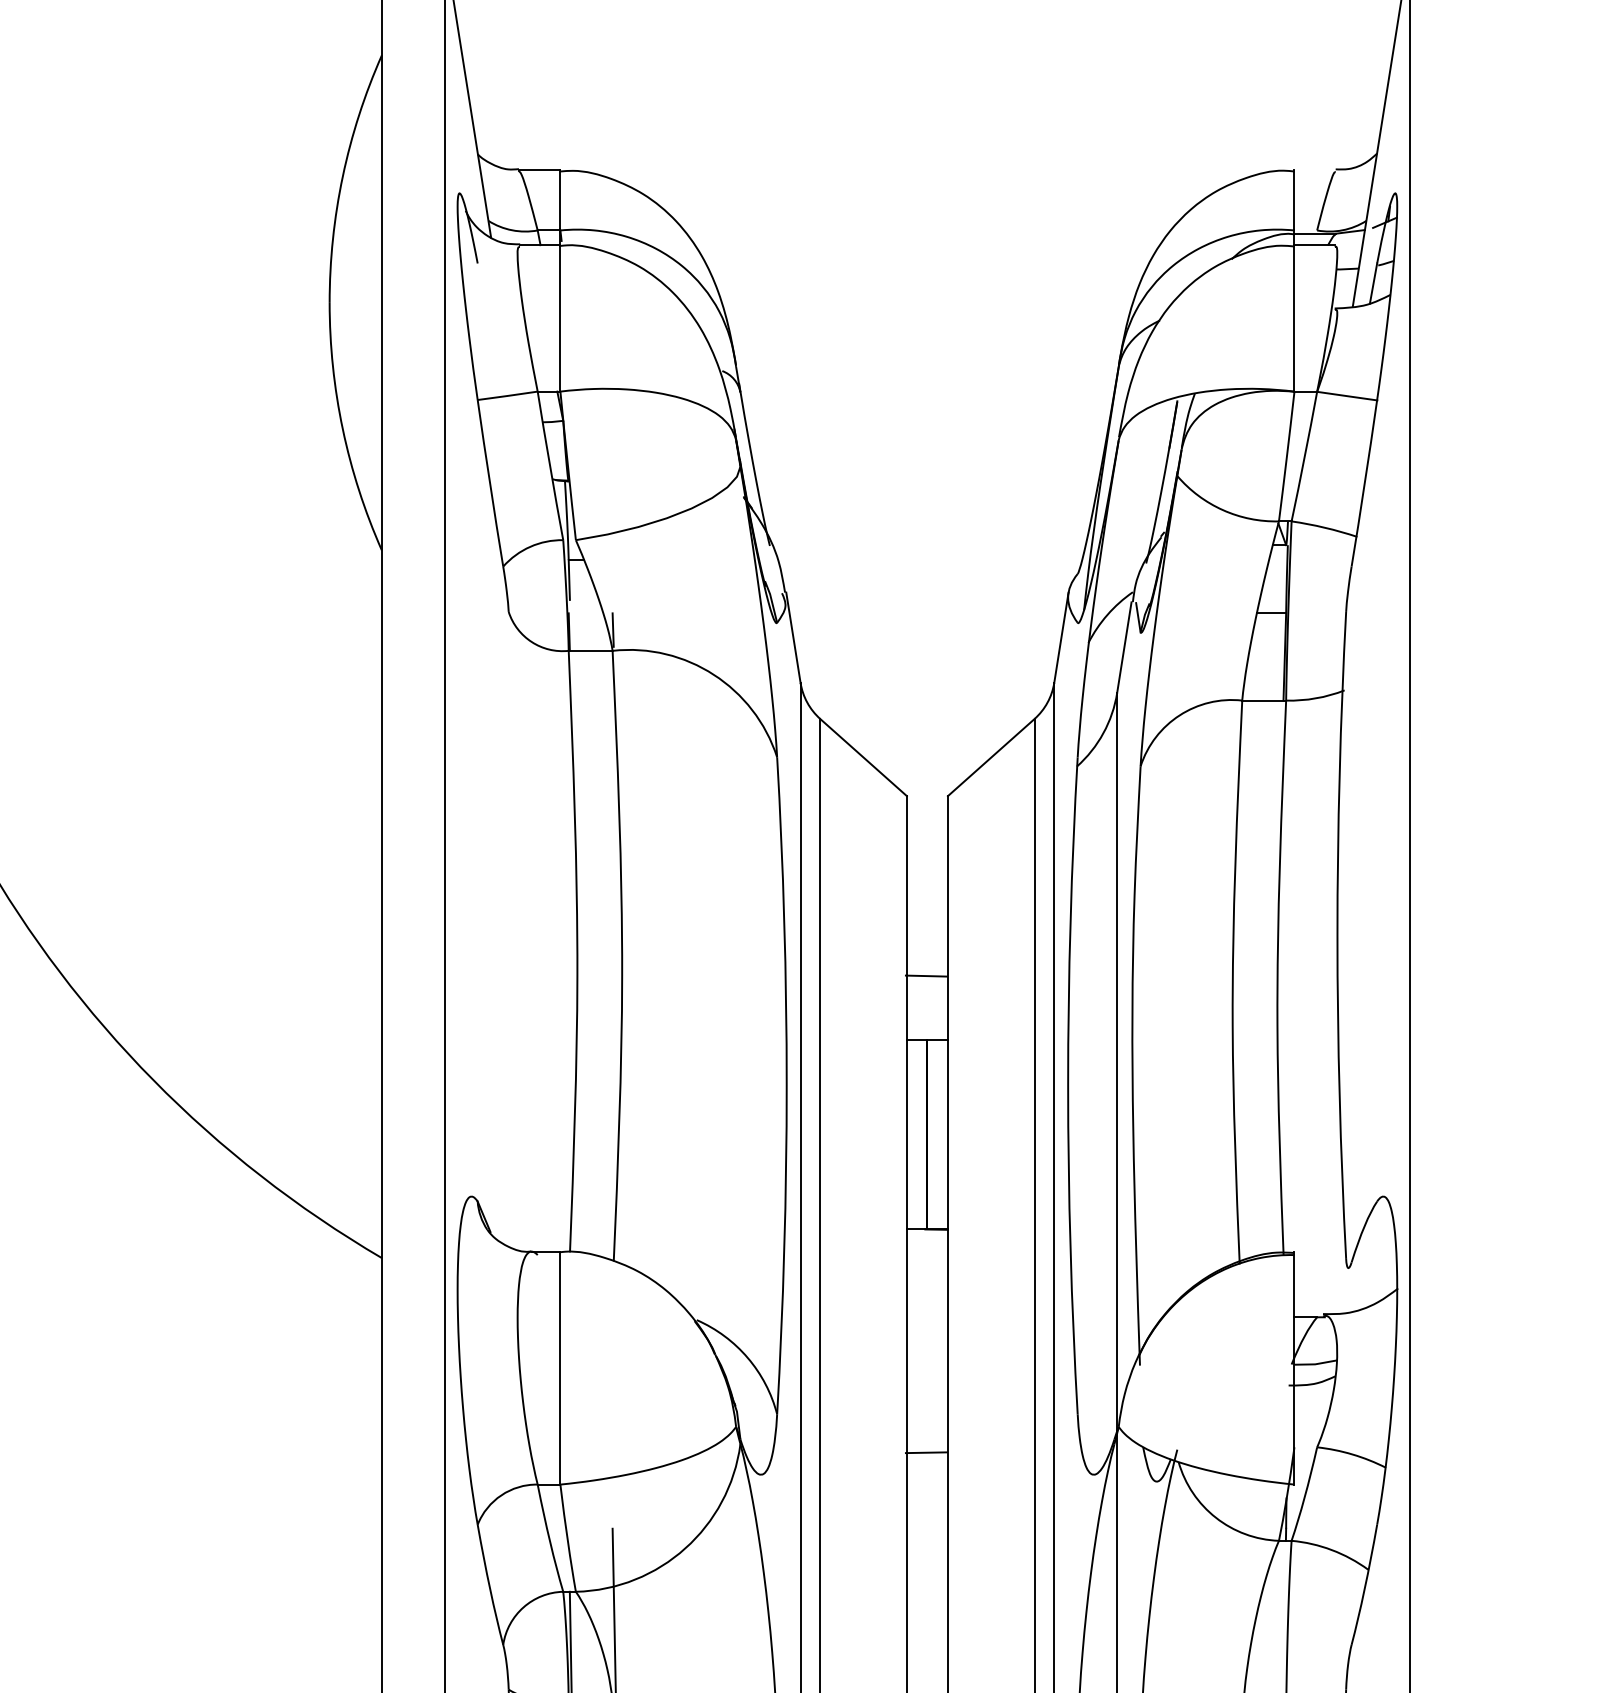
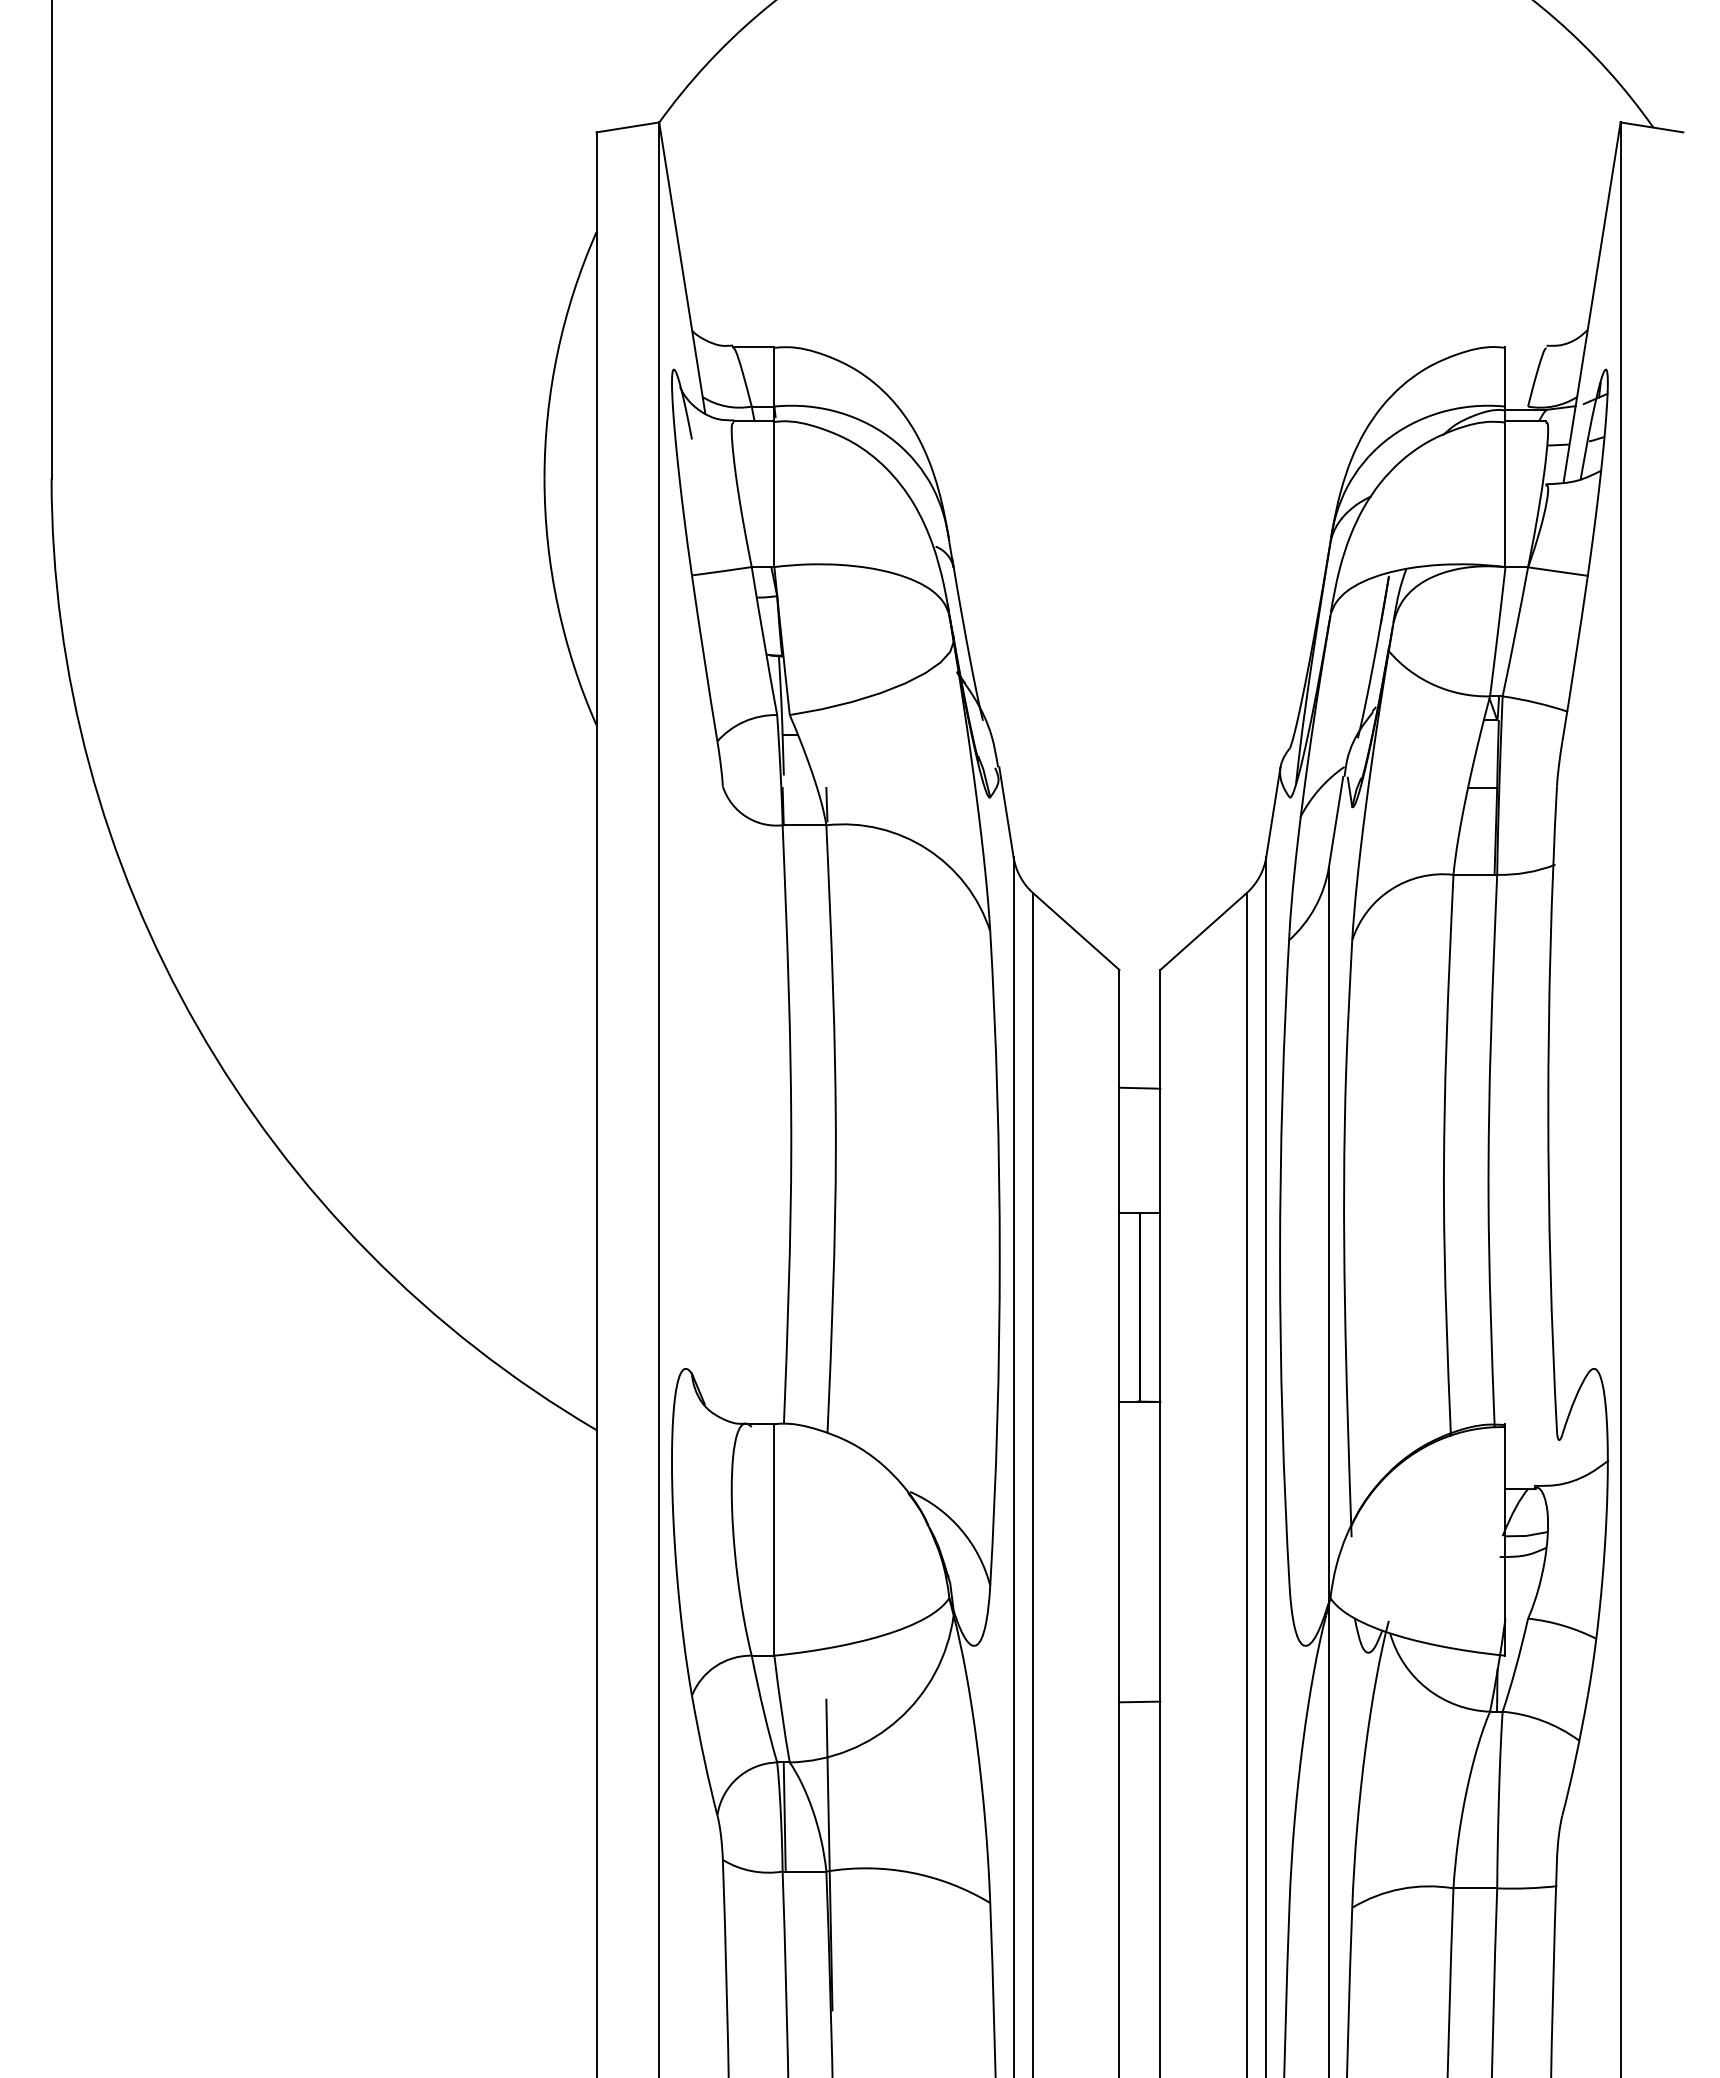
line: (926, 975) -> (1139, 1087), moved
line: (926, 1452) -> (1139, 1701), moved

